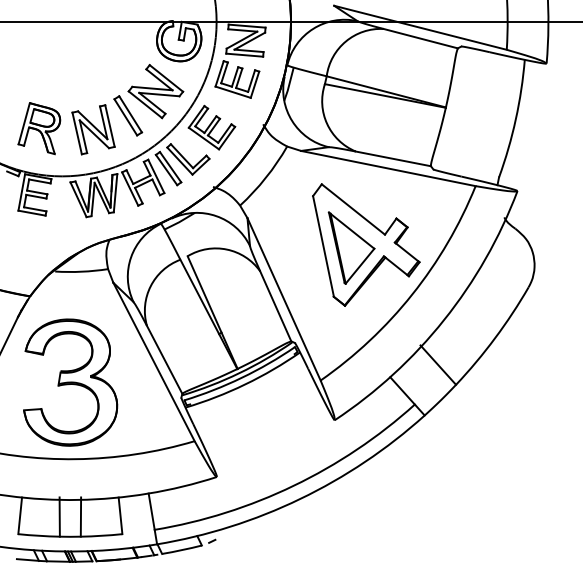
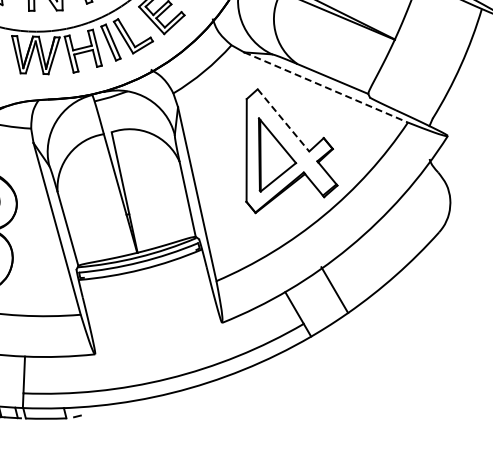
line: (388, 168) -> (326, 87), solid -> dashed
line: (353, 209) -> (283, 120), solid -> dashed

